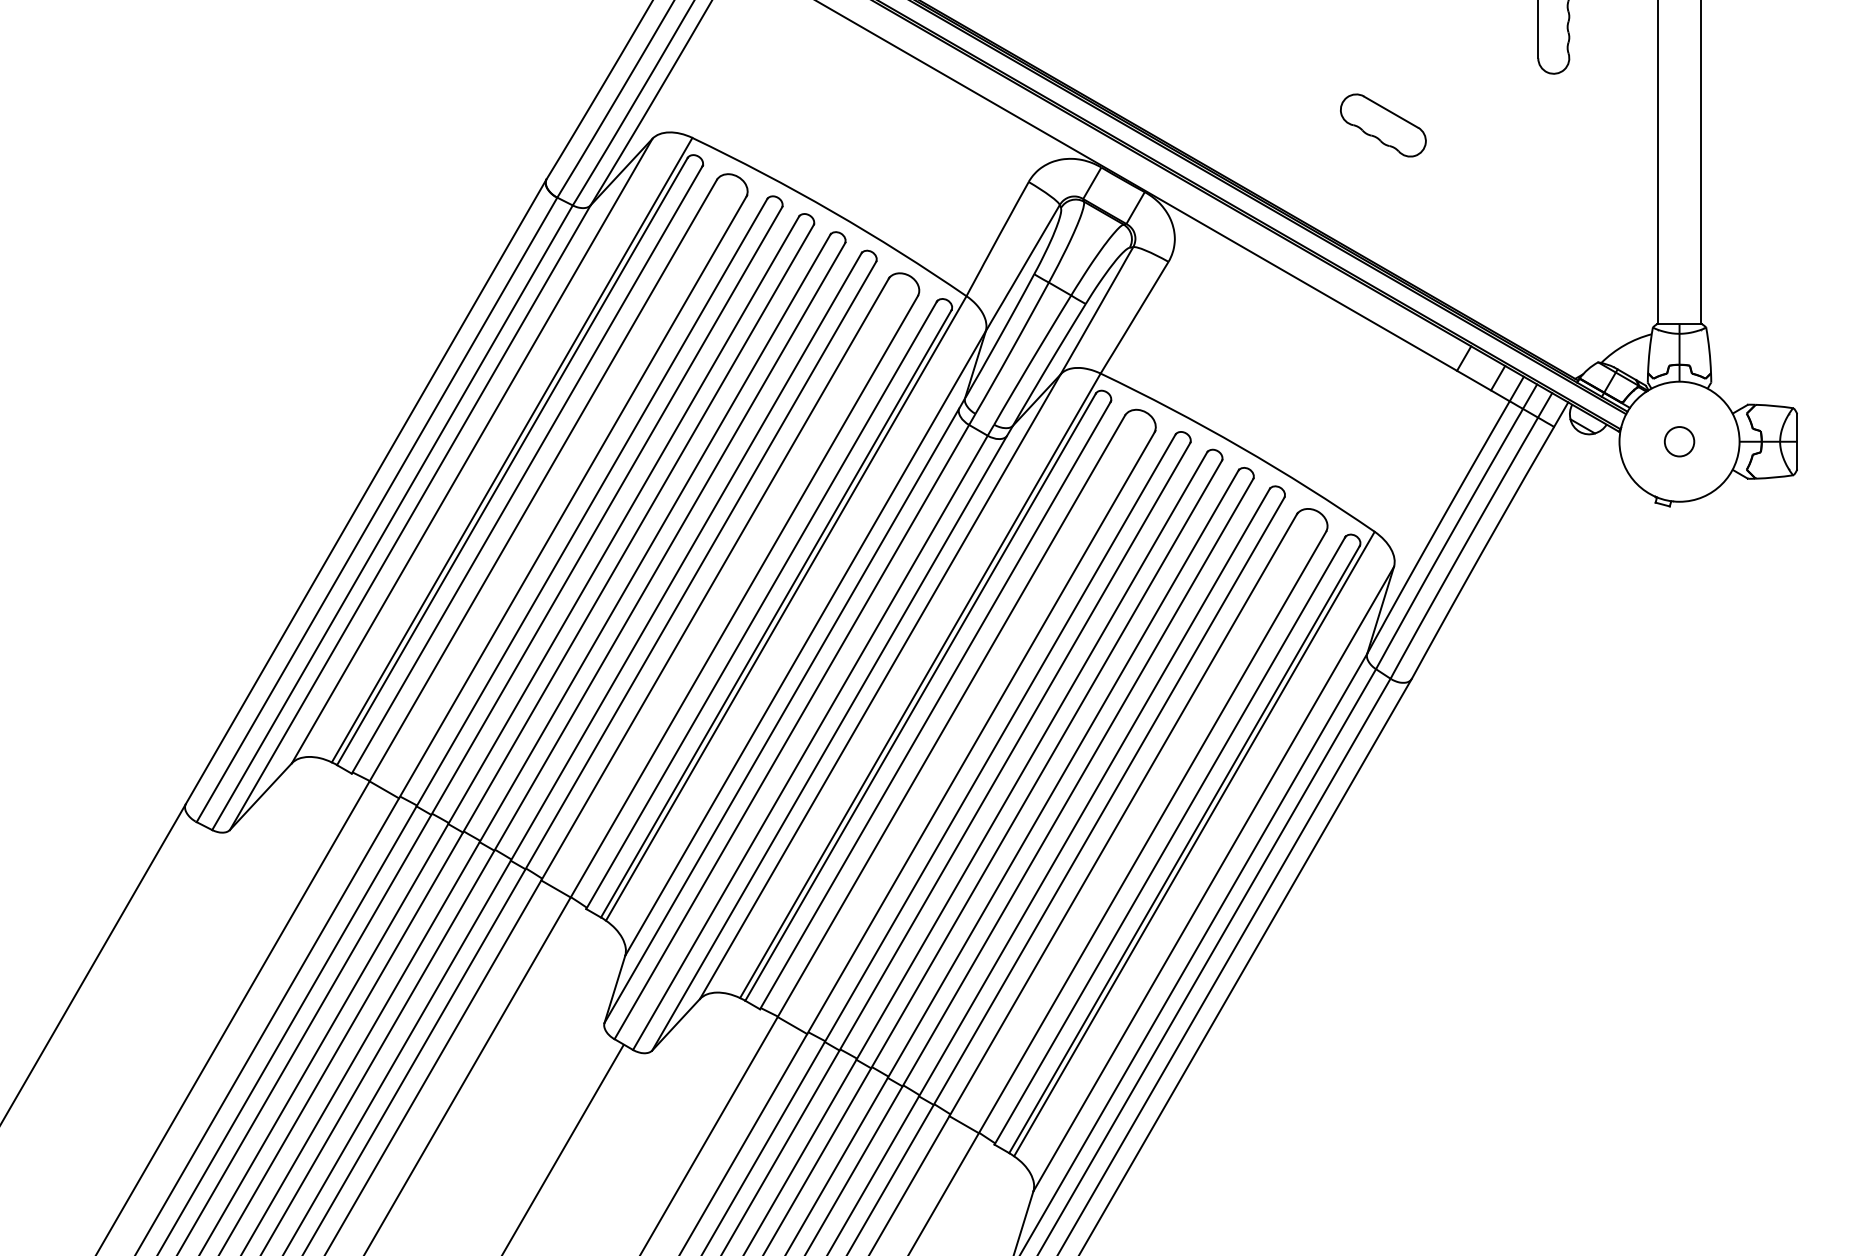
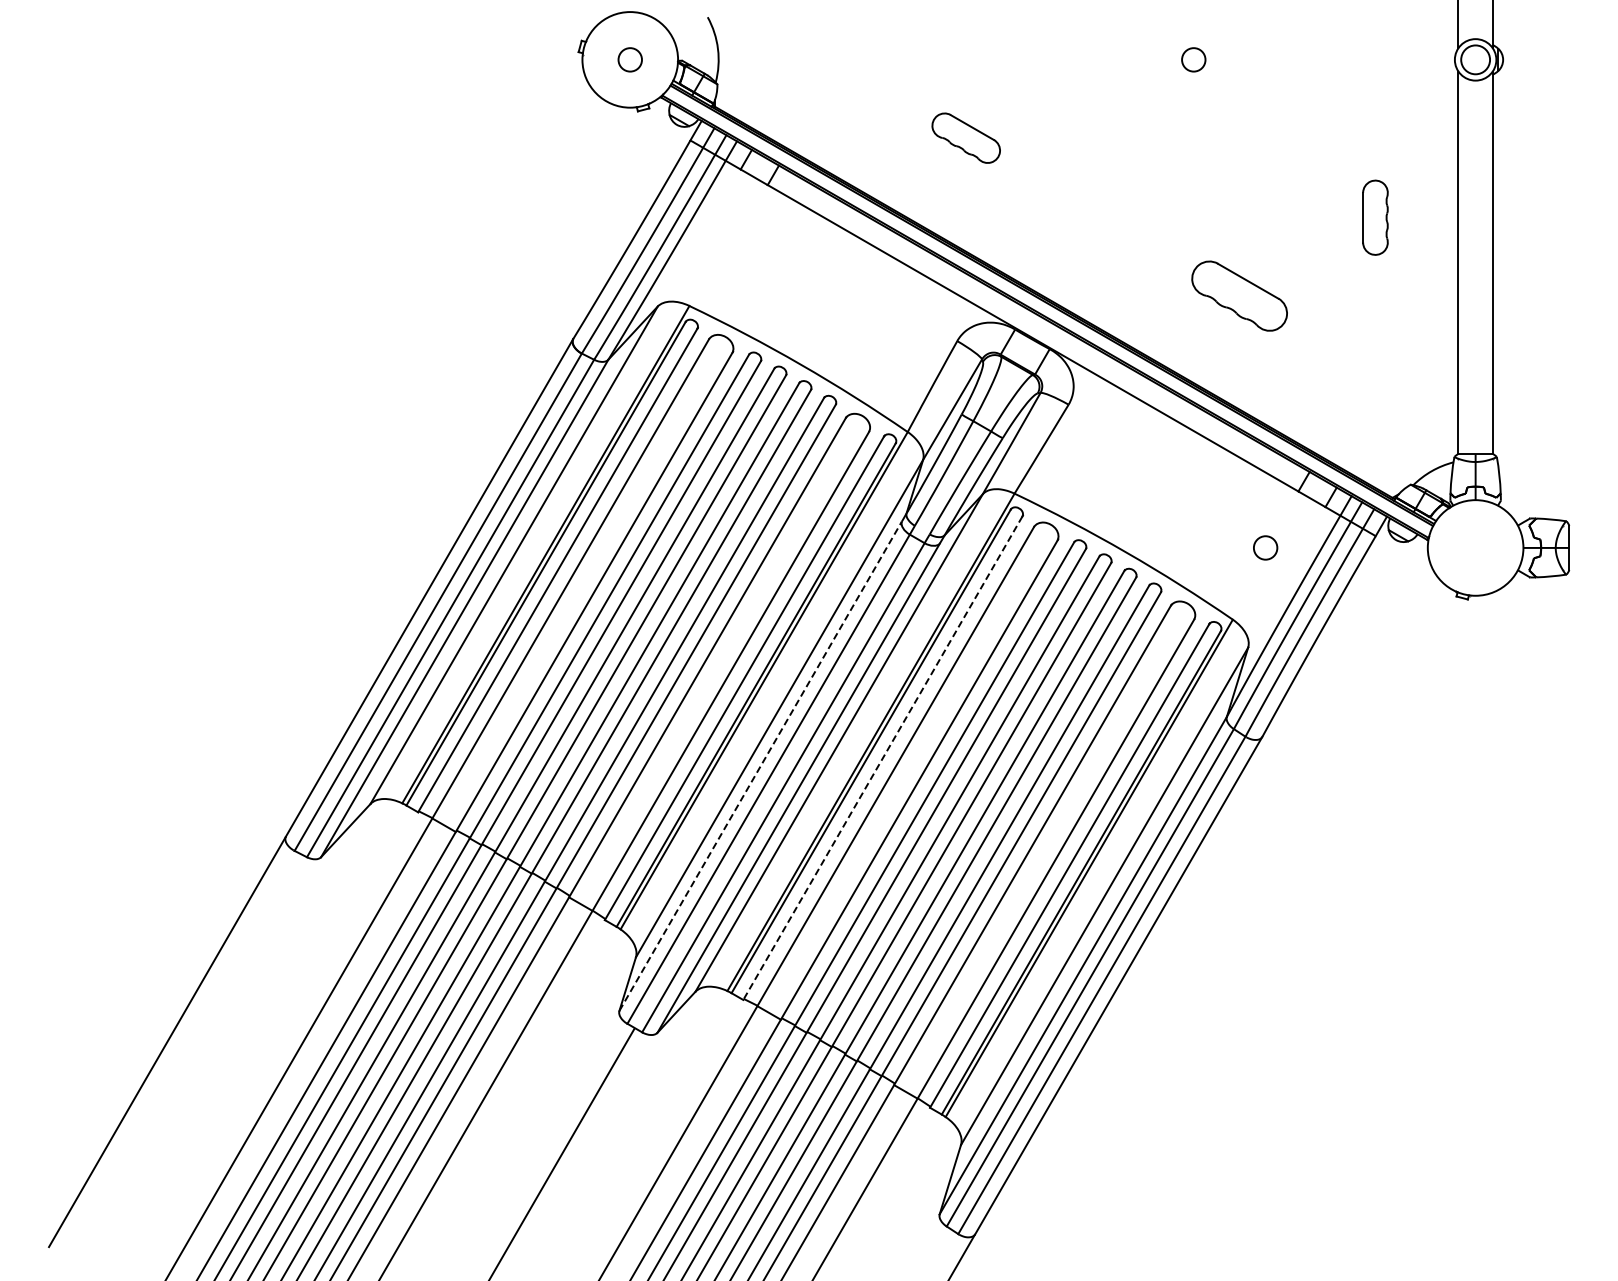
part: (1383, 124) -> (1239, 295), size x1.4
circle: (1679, 441) -> (1265, 547), moved
line: (934, 706) -> (882, 758), solid -> dashed
line: (781, 714) -> (760, 765), solid -> dashed

